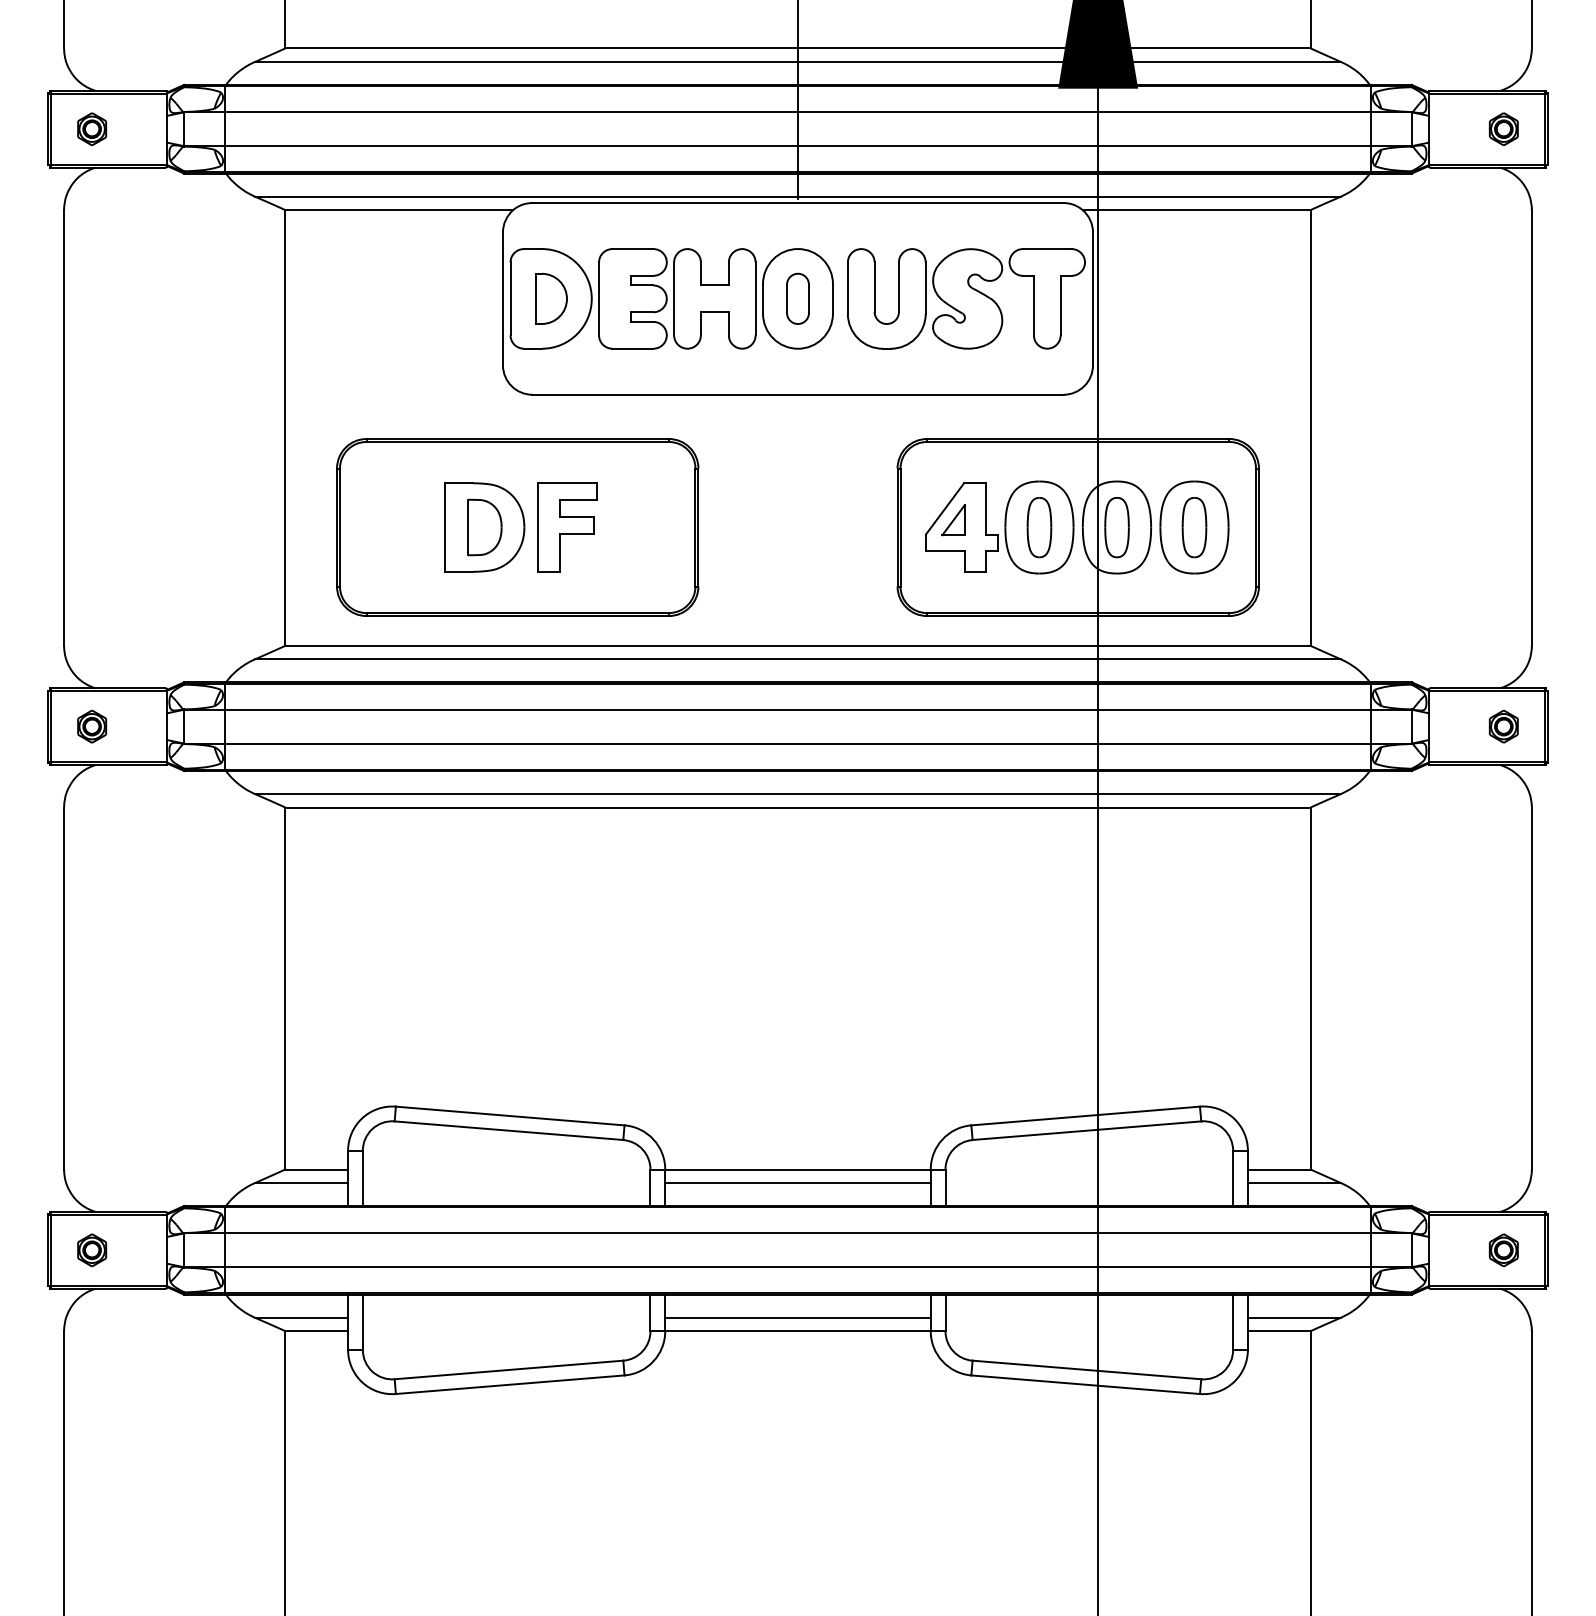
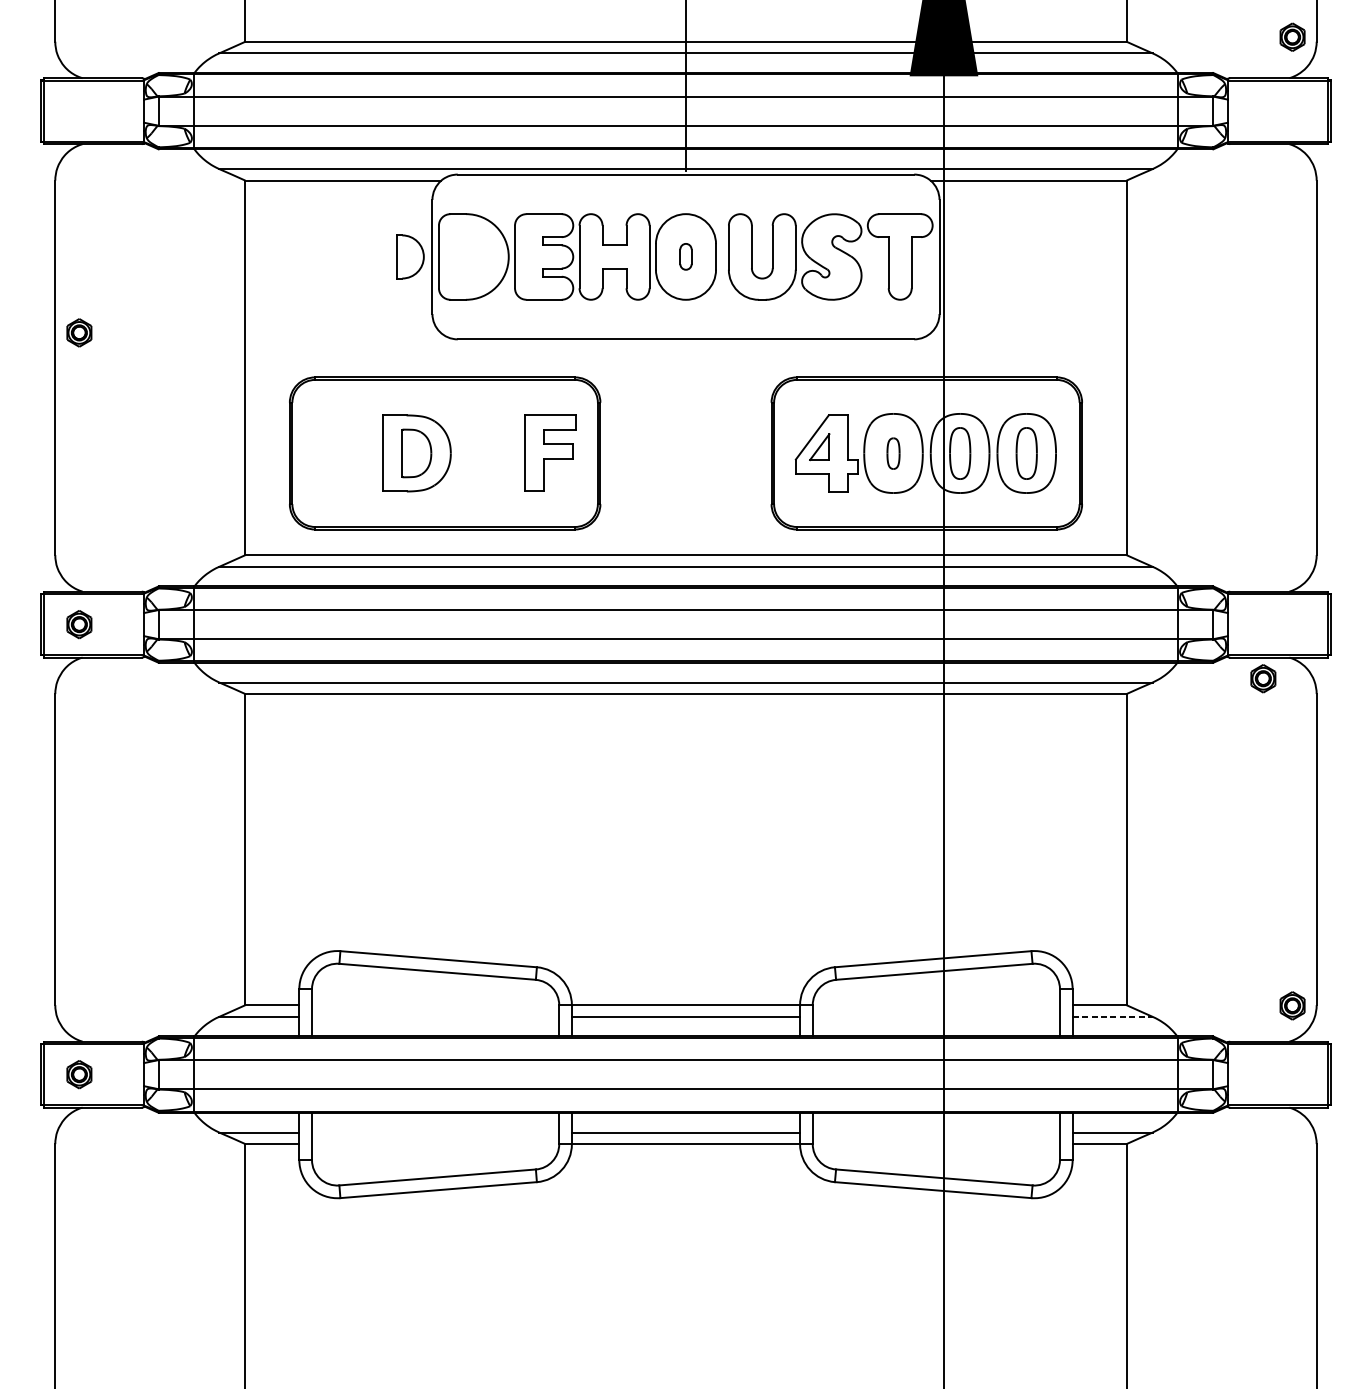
part: (92, 128) -> (79, 332), moved
part: (1503, 128) -> (1292, 36), moved
part: (551, 298) -> (410, 256), moved
part: (797, 298) -> (685, 256), size x0.6
part: (567, 527) -> (550, 453), moved
part: (1039, 527) -> (893, 453), size x0.6
part: (1503, 726) -> (1263, 678), moved
line: (1294, 1183) -> (1112, 1017), solid -> dashed
part: (1503, 1250) -> (1292, 1006), moved

